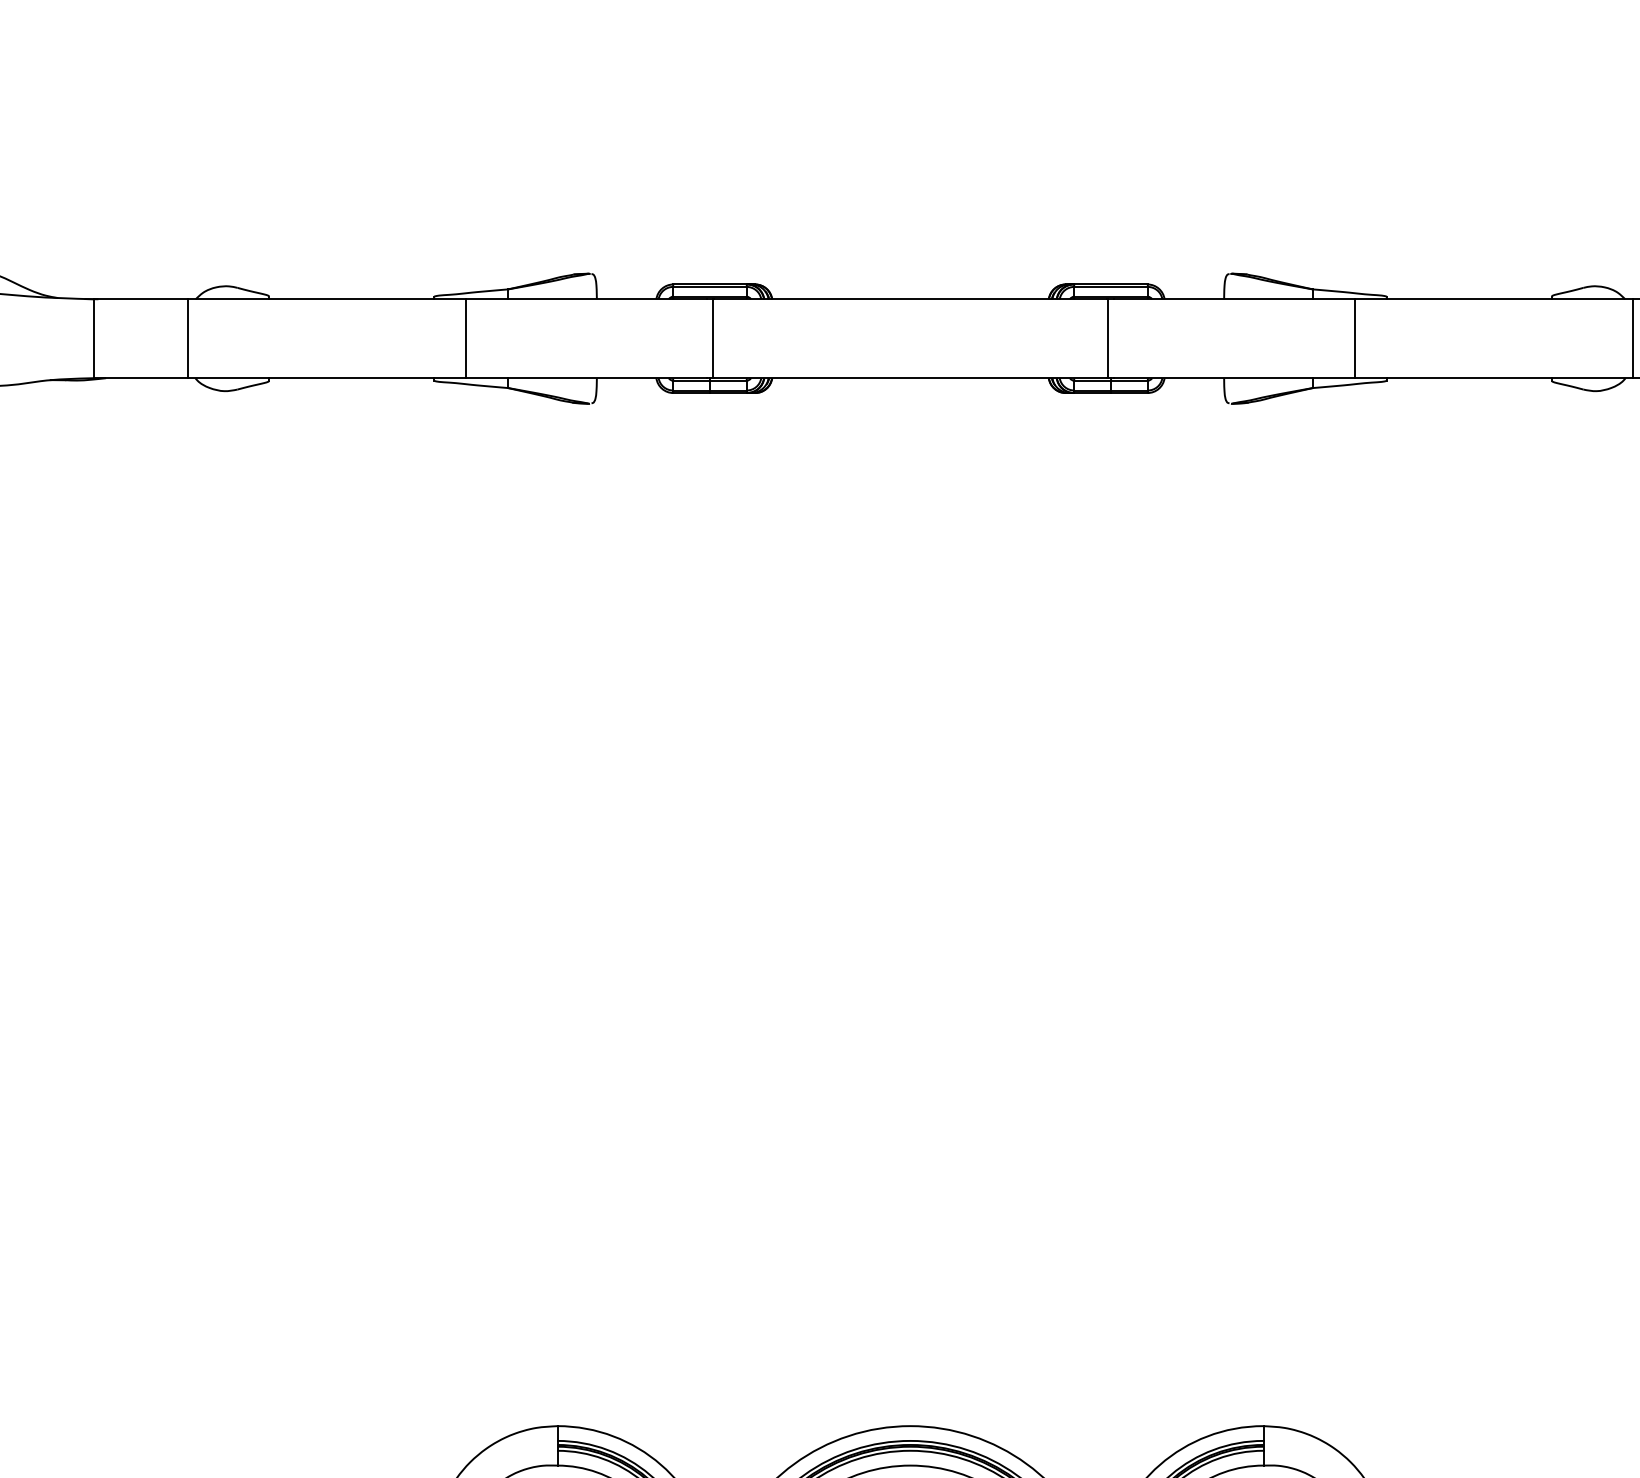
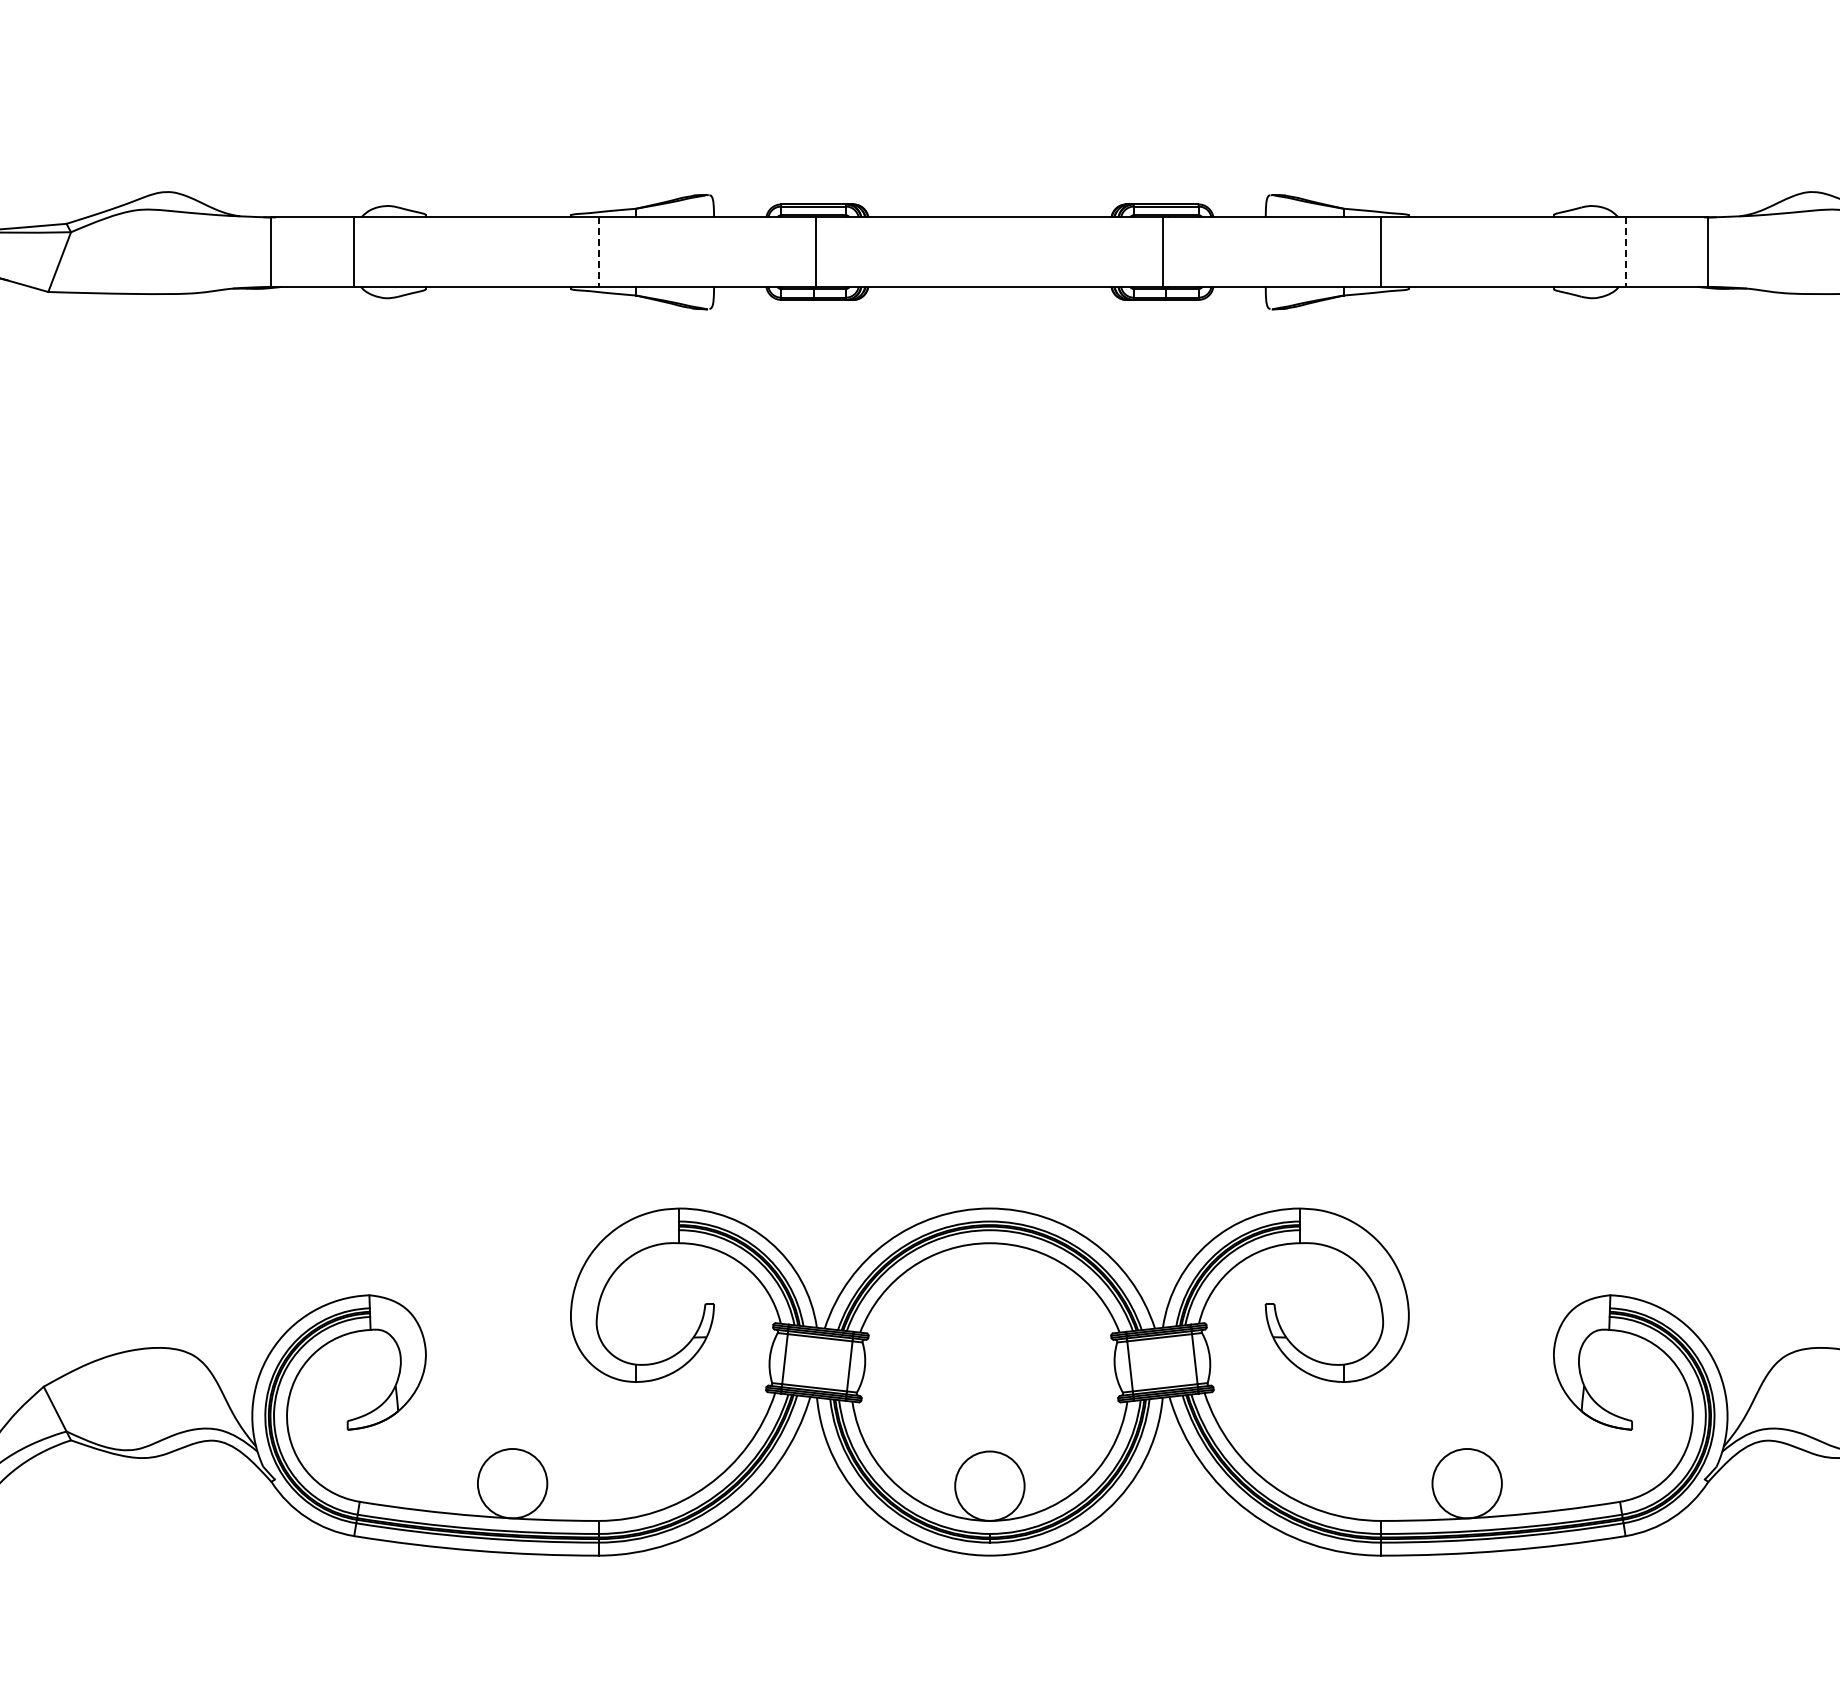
line: (465, 339) -> (598, 252), solid -> dashed
line: (1633, 339) -> (1625, 252), solid -> dashed

